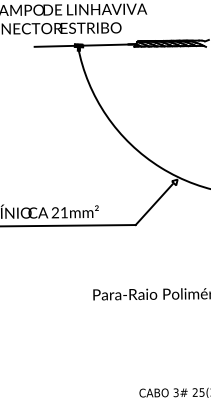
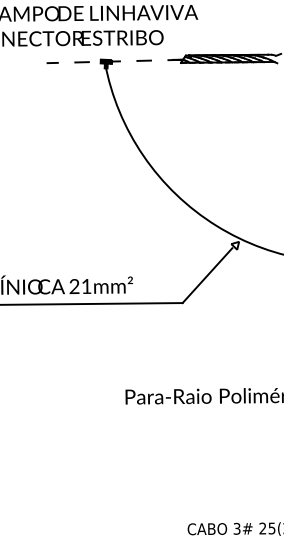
line: (85, 45) -> (115, 61), solid -> dashed

